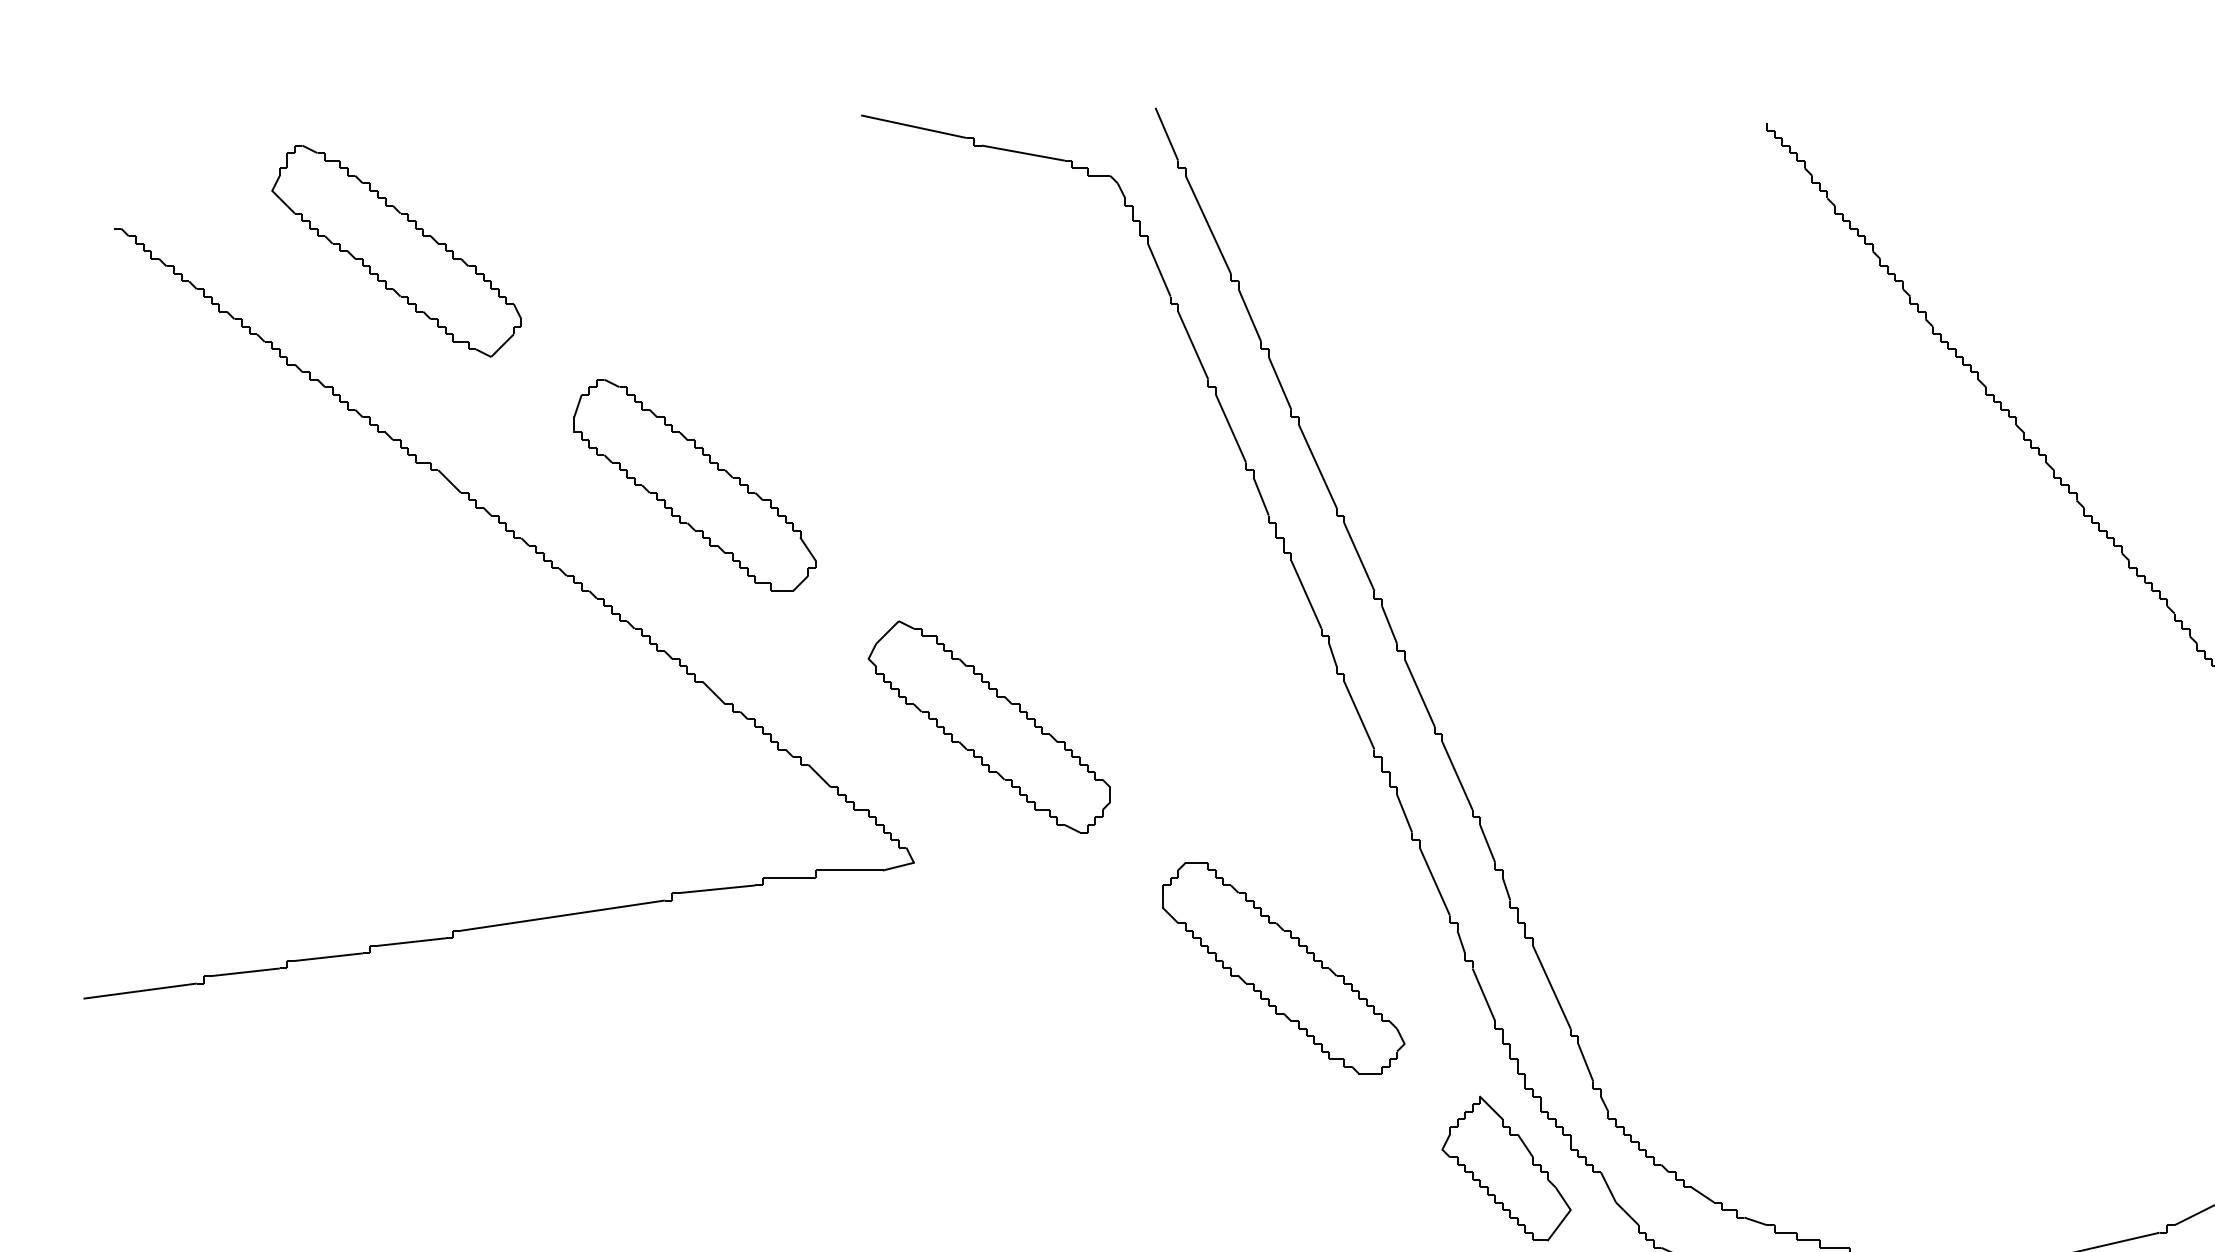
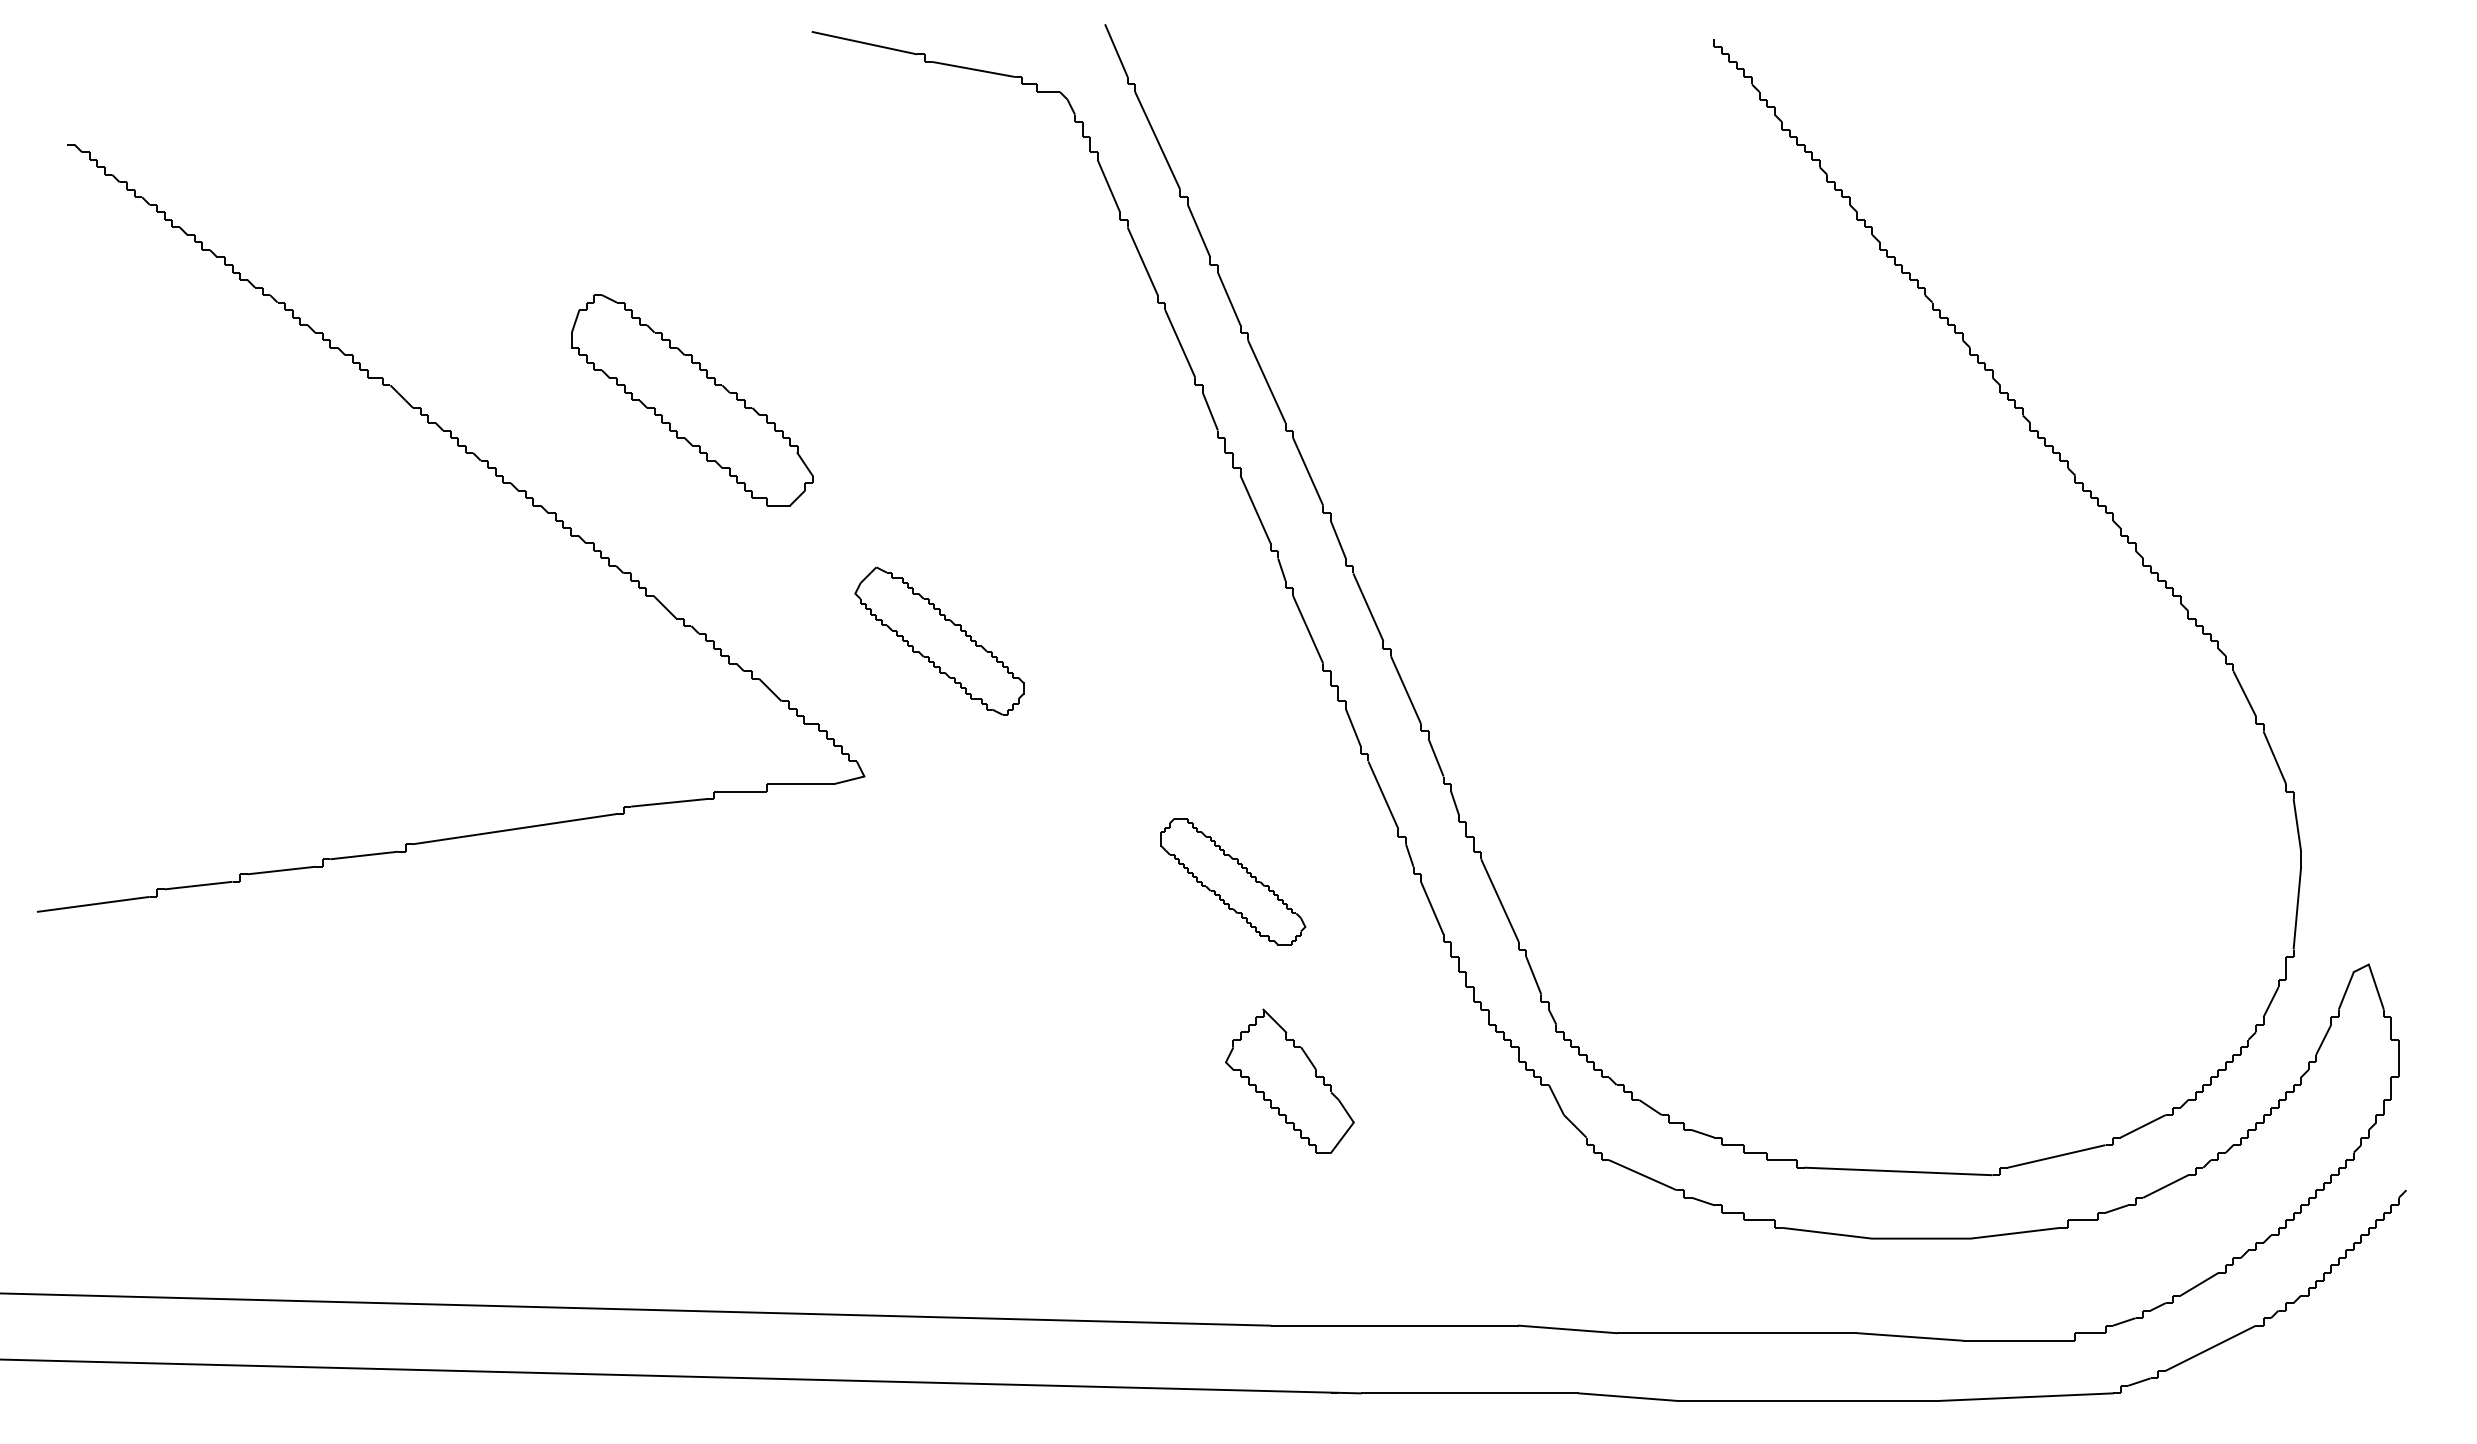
part: (396, 251) -> (348, 167), removed
part: (695, 485) -> (692, 400), moved
part: (989, 726) -> (939, 640), size x0.7
part: (1284, 968) -> (1233, 881), size x0.6
part: (1506, 1167) -> (1289, 1080), moved

